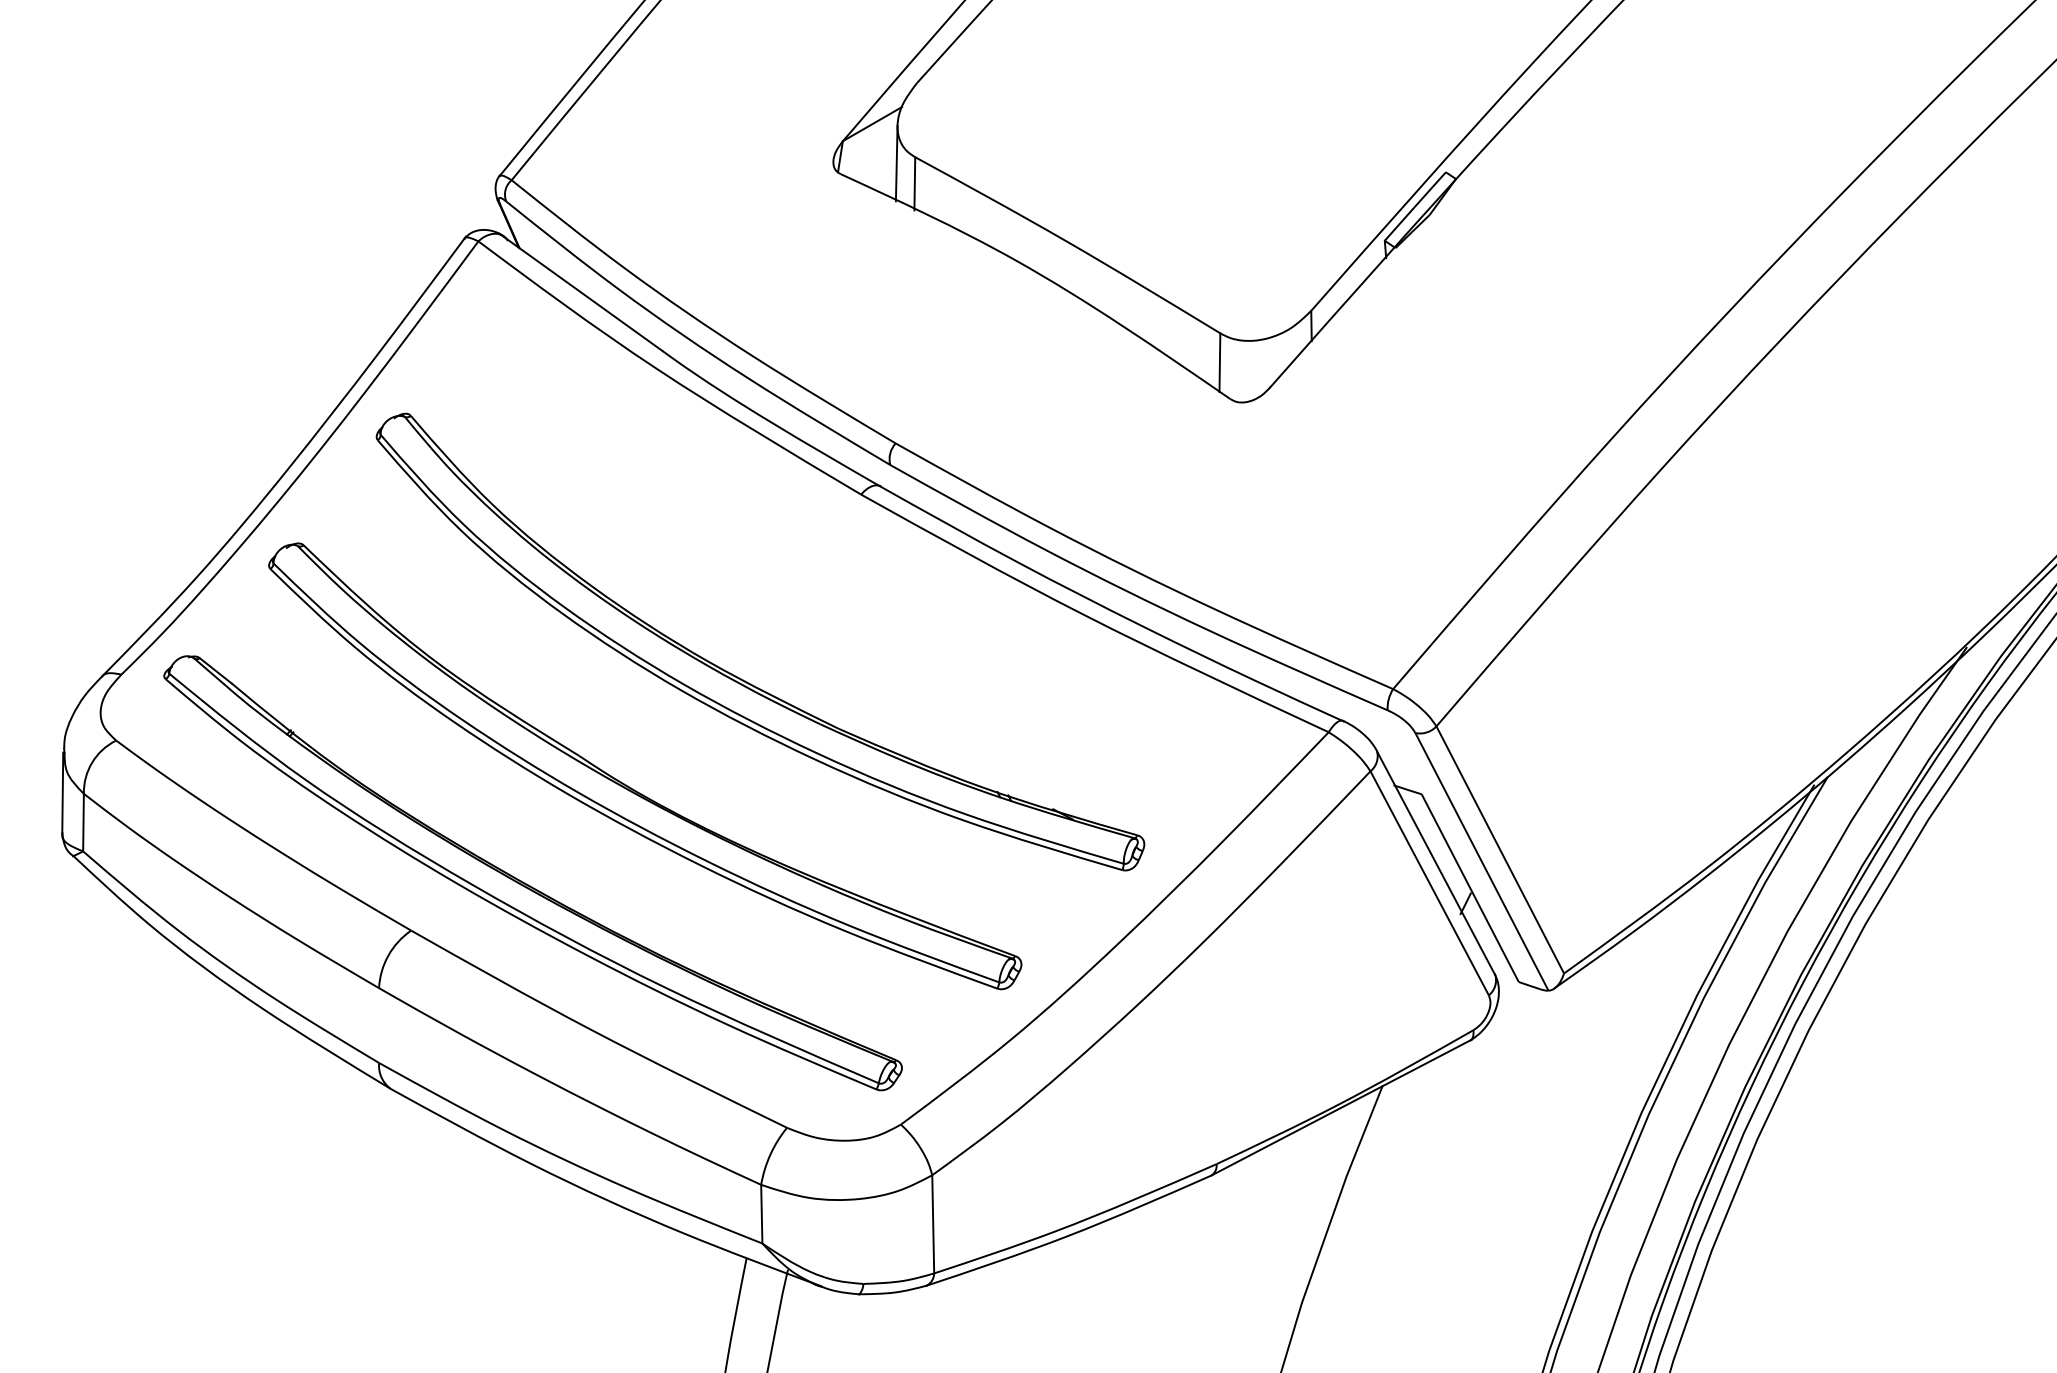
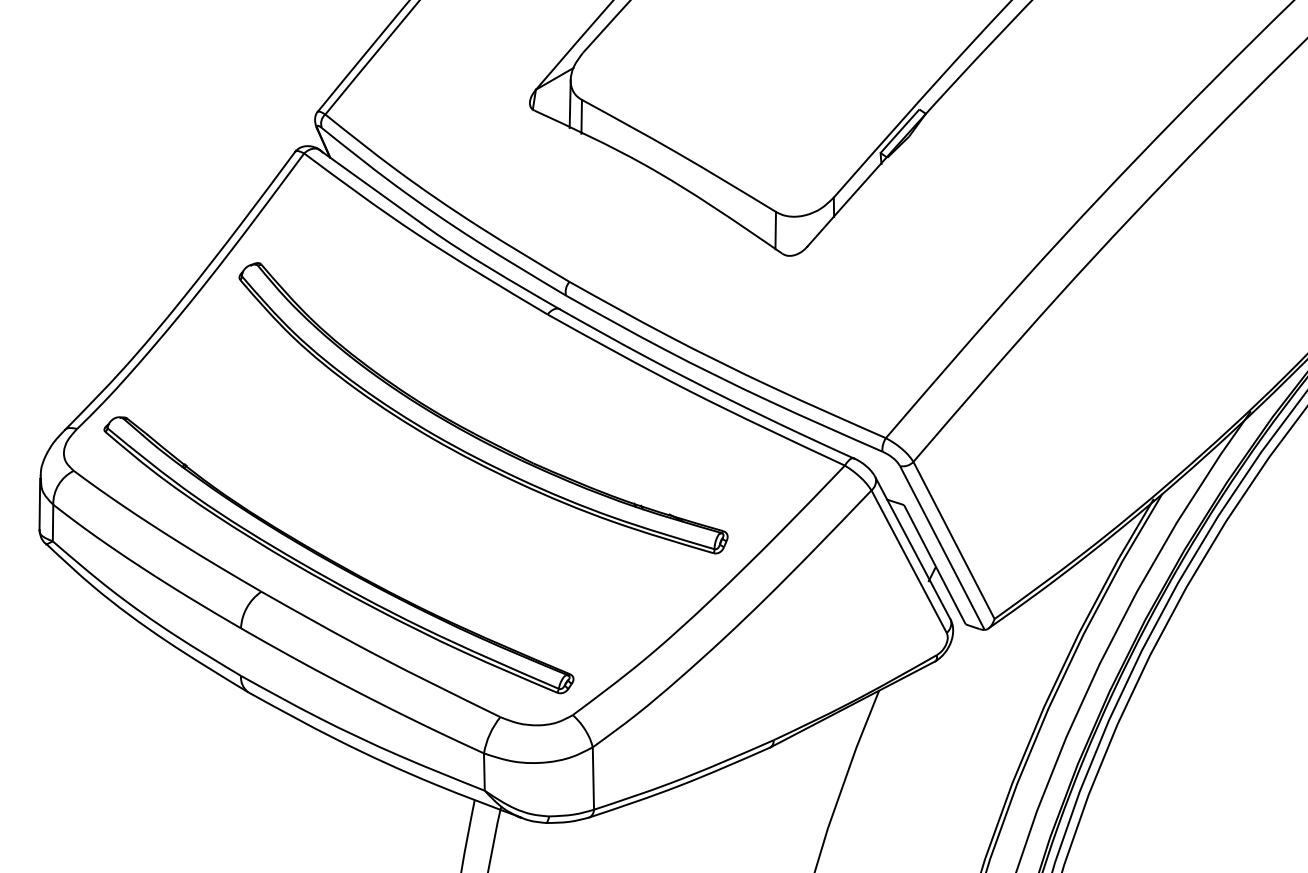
part: (629, 785) -> (400, 499), removed

